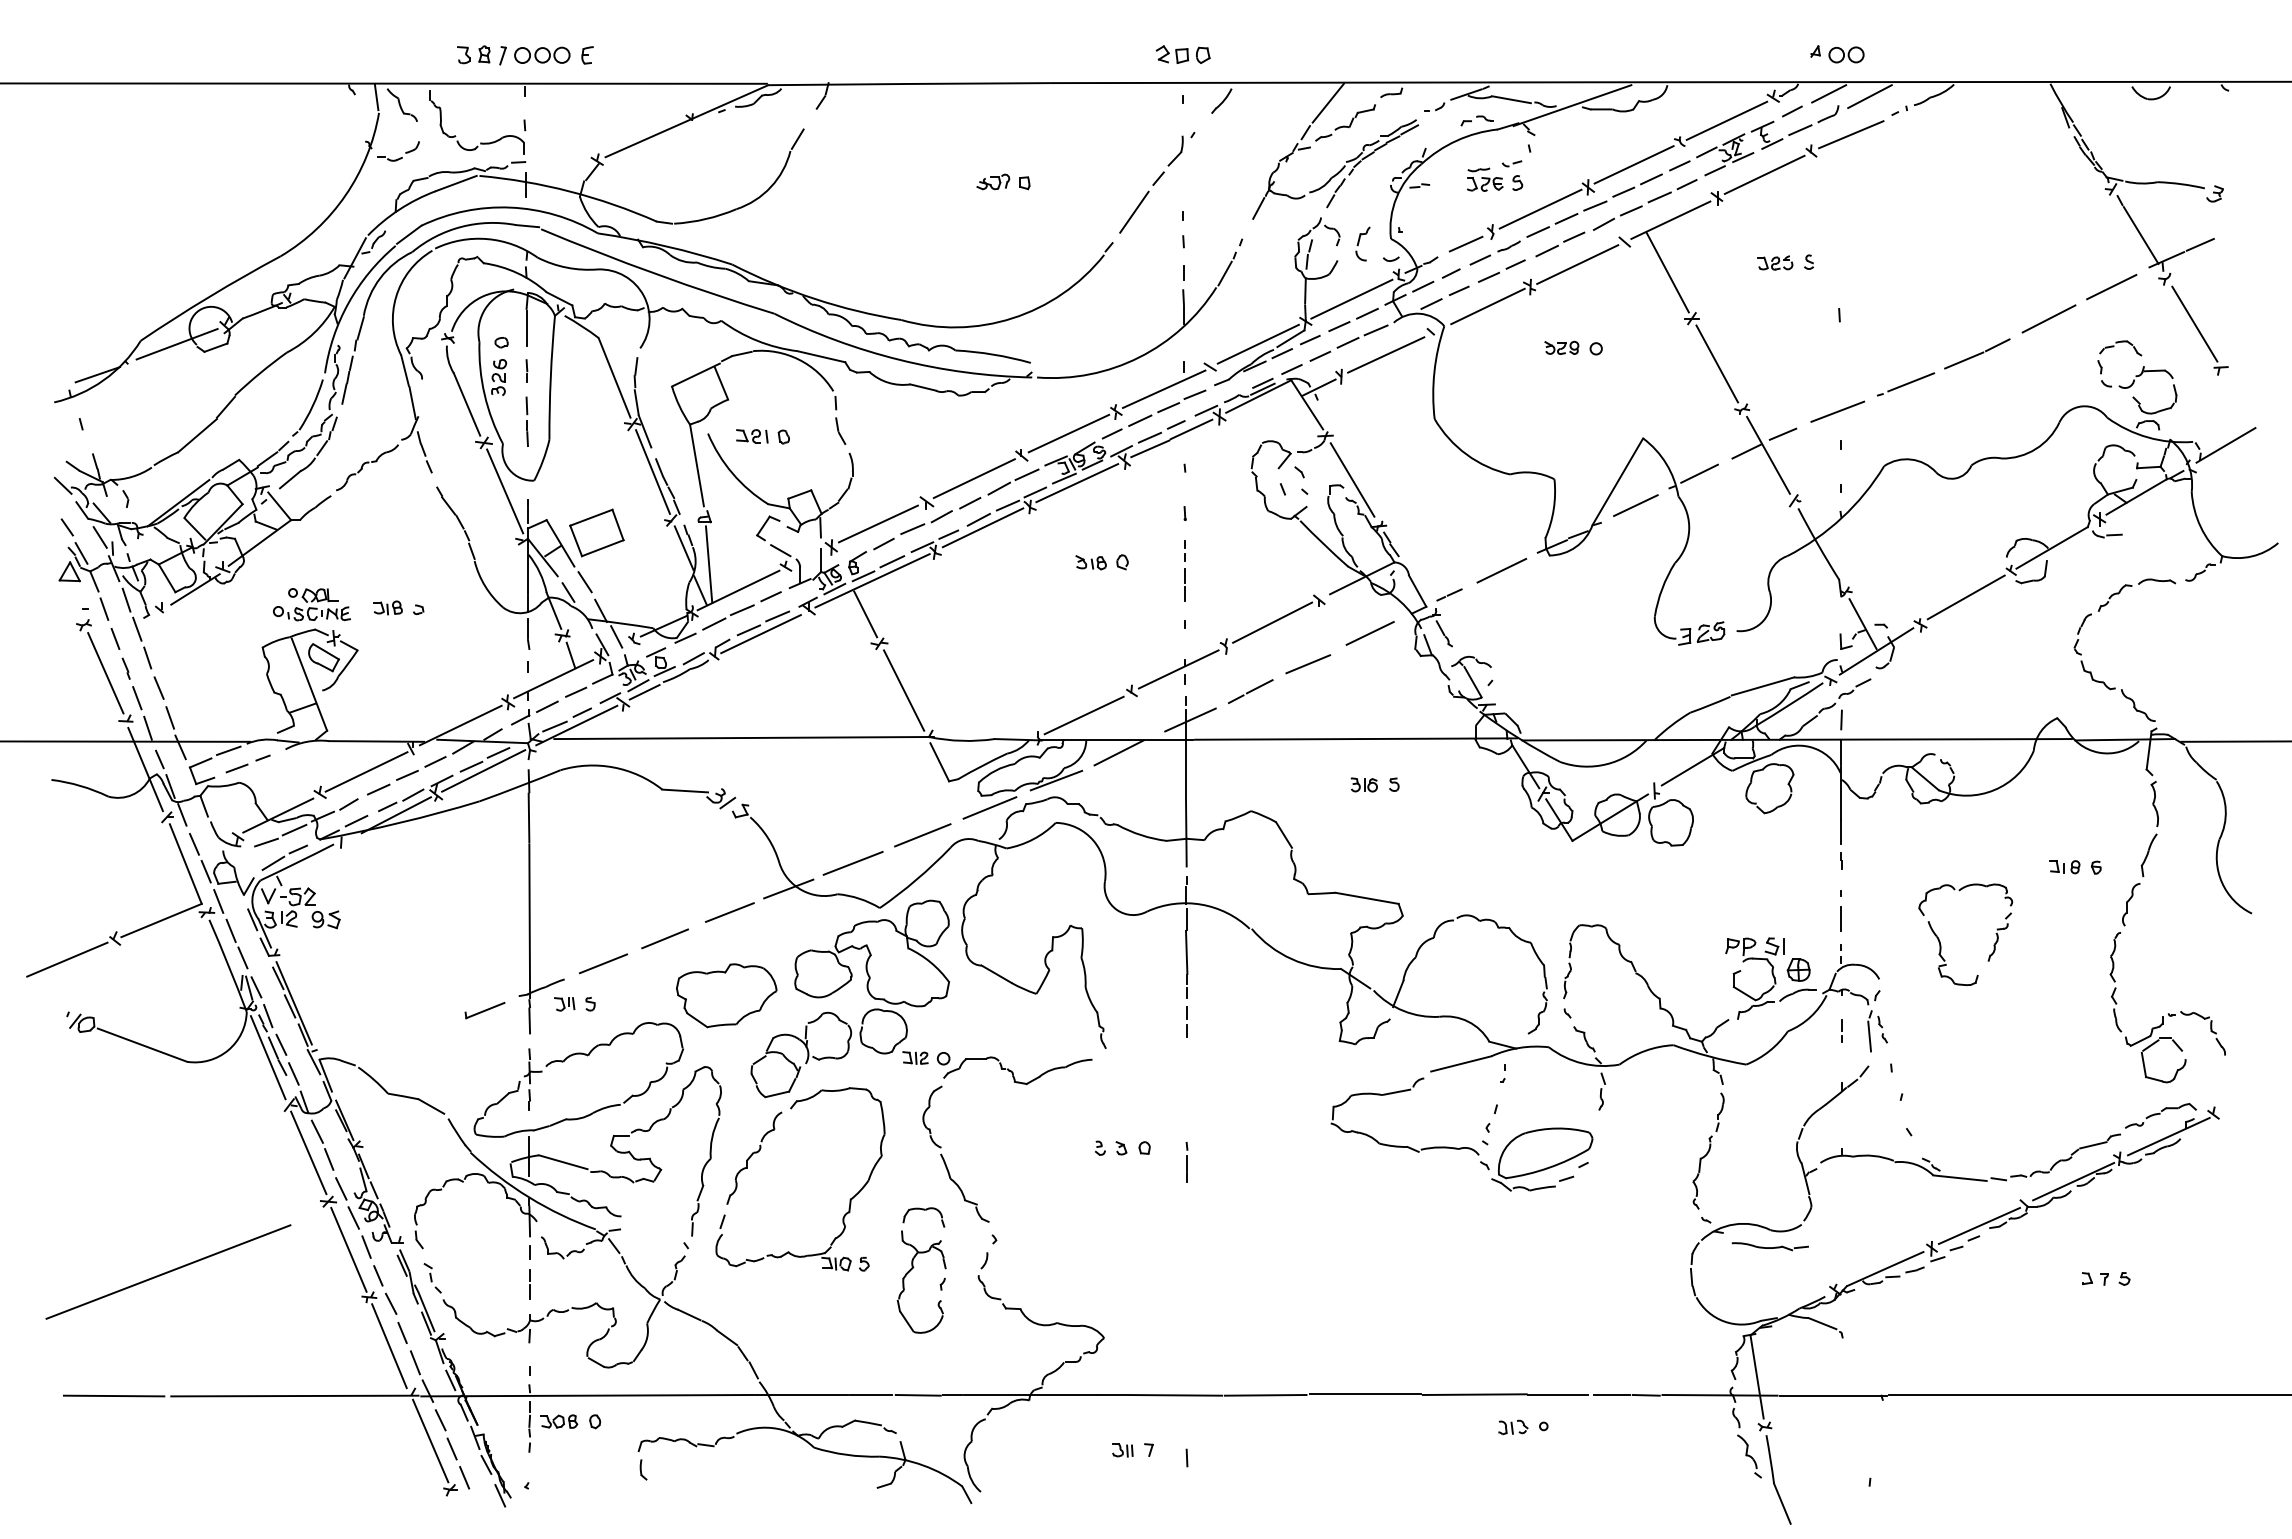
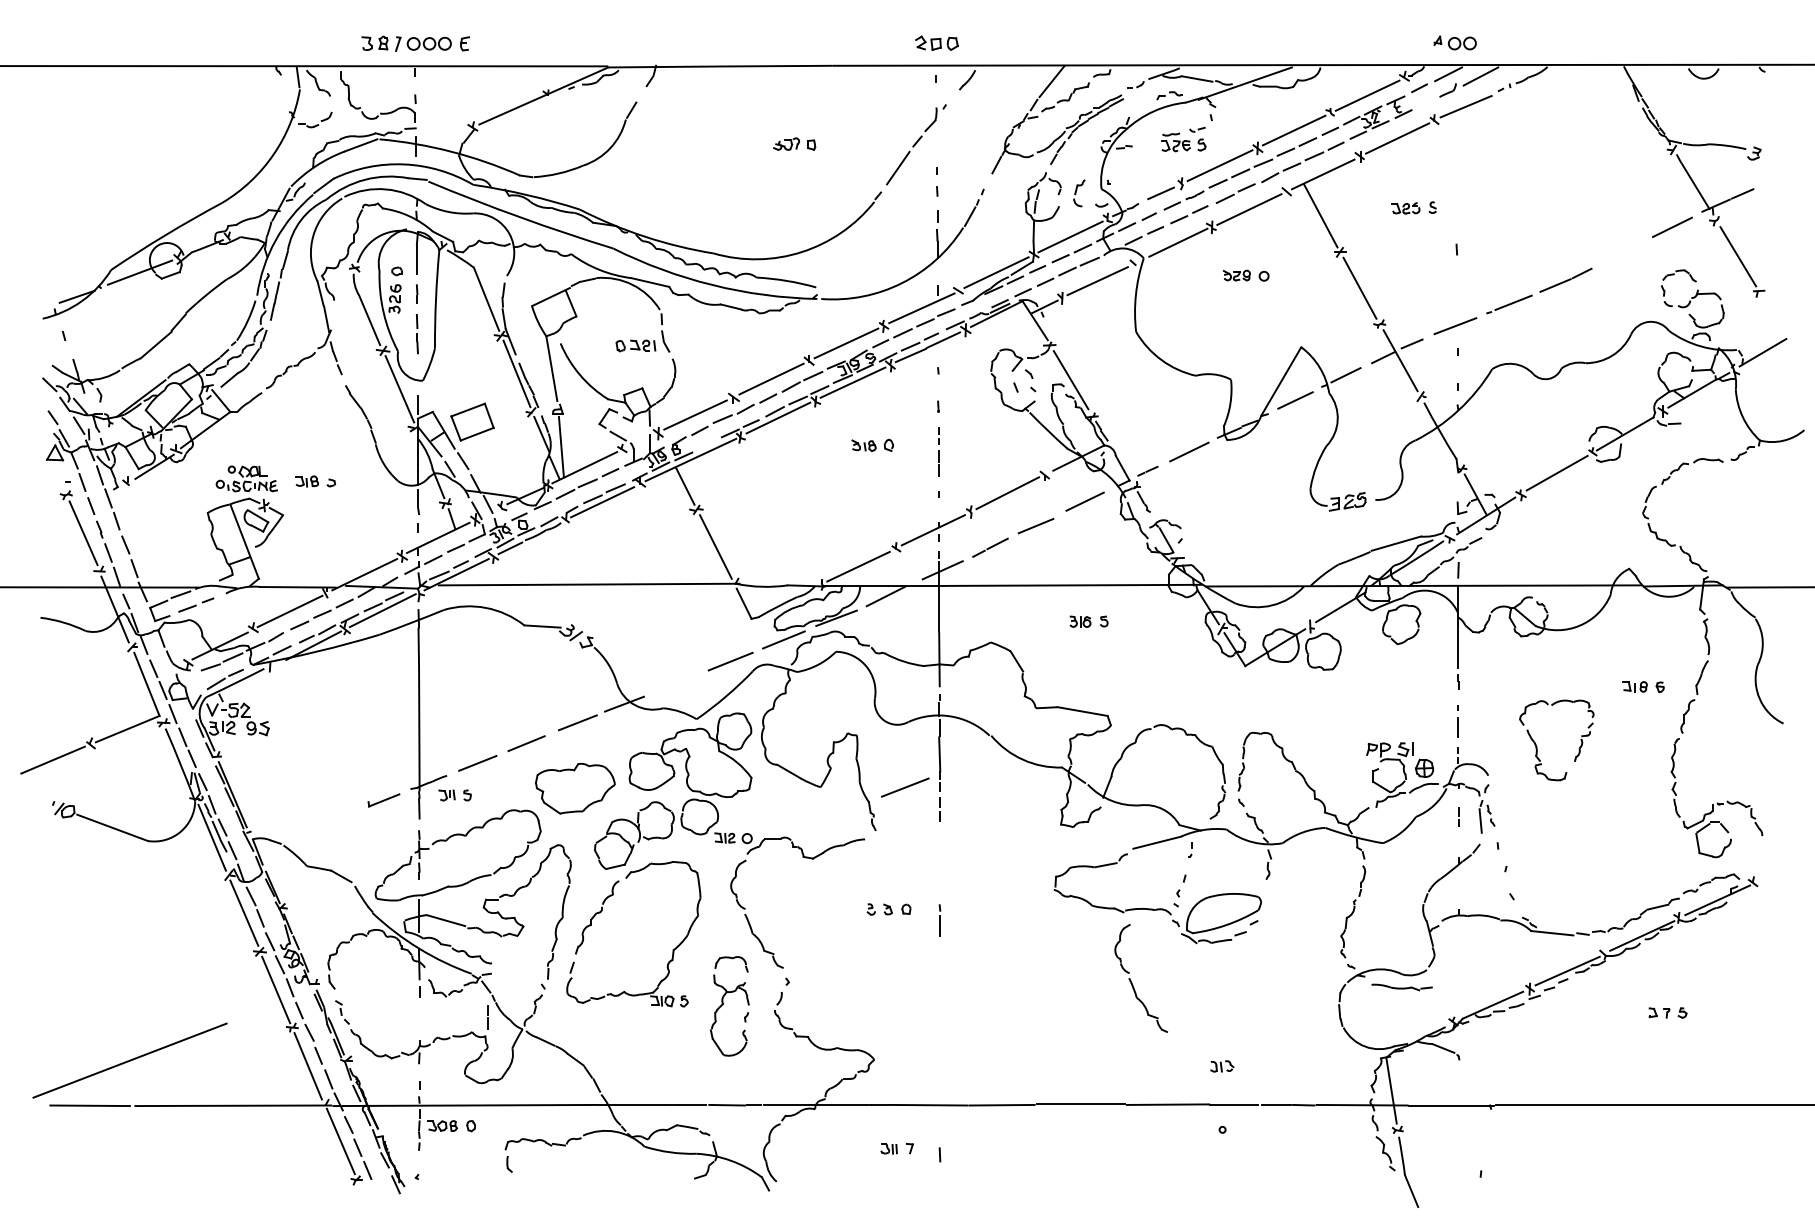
line: (1800, 130) -> (1425, 103), removed
line: (2048, 318) -> (1622, 252), removed
part: (752, 436) -> (643, 345), moved
line: (892, 561) -> (706, 444), removed
line: (852, 863) -> (904, 787), moved
part: (1428, 1237) -> (1131, 980), added
line: (168, 1271) -> (130, 1060), moved
line: (529, 1284) -> (487, 1017), moved
part: (1513, 1427) -> (1222, 1066), moved

